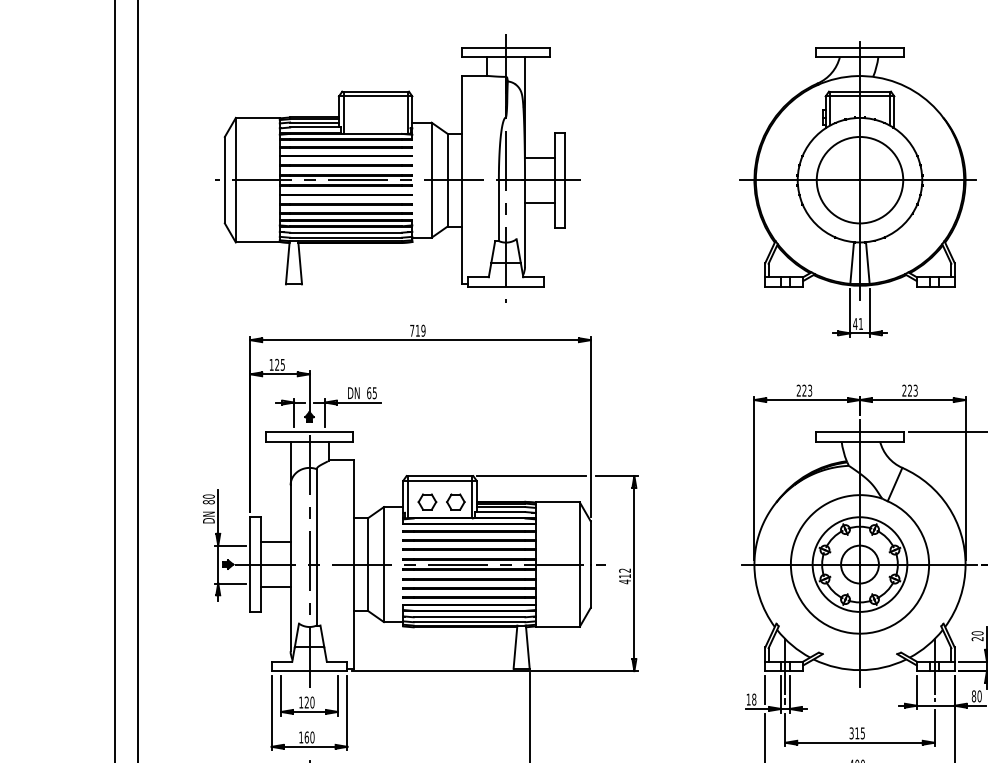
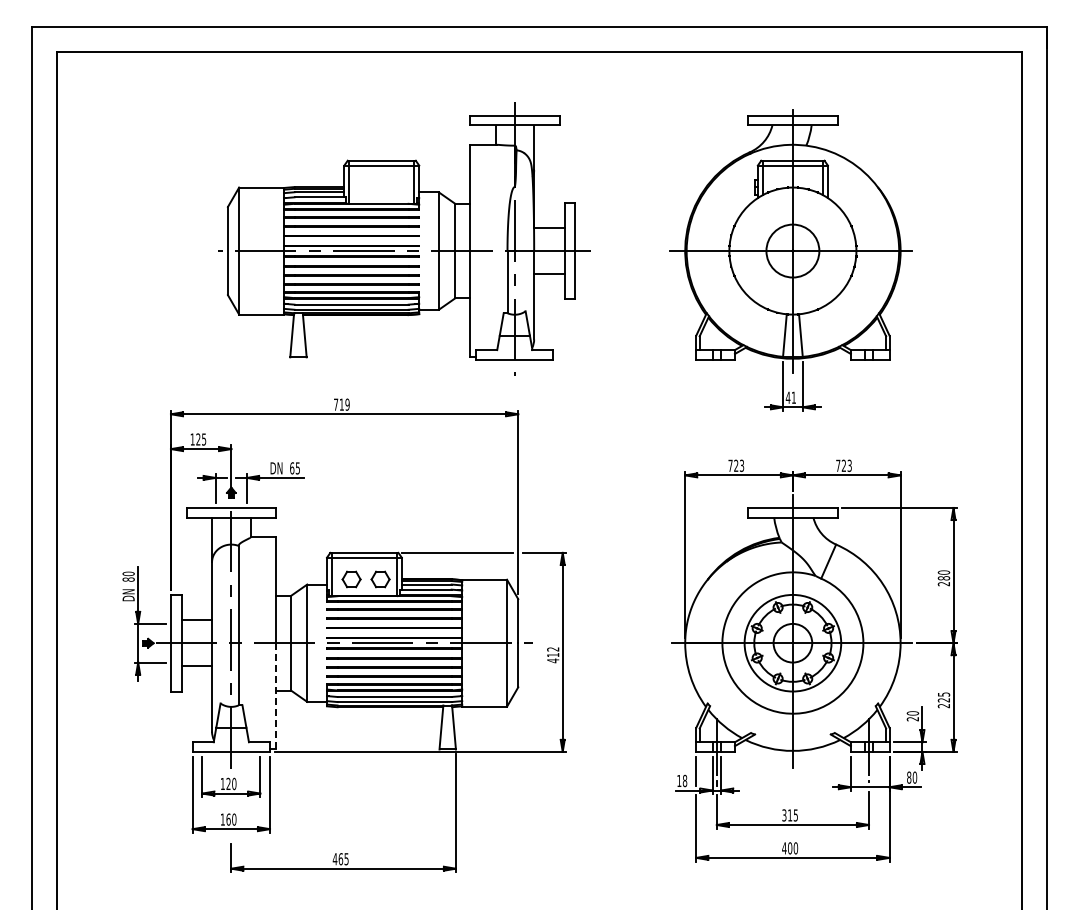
part: (397, 167) -> (404, 238), moved
circle: (859, 179) -> (792, 250), size x0.6
text: (798, 390) -> (730, 465), 223 -> 723
text: (904, 390) -> (838, 465), 223 -> 723
line: (353, 615) -> (276, 695), solid -> dashed

